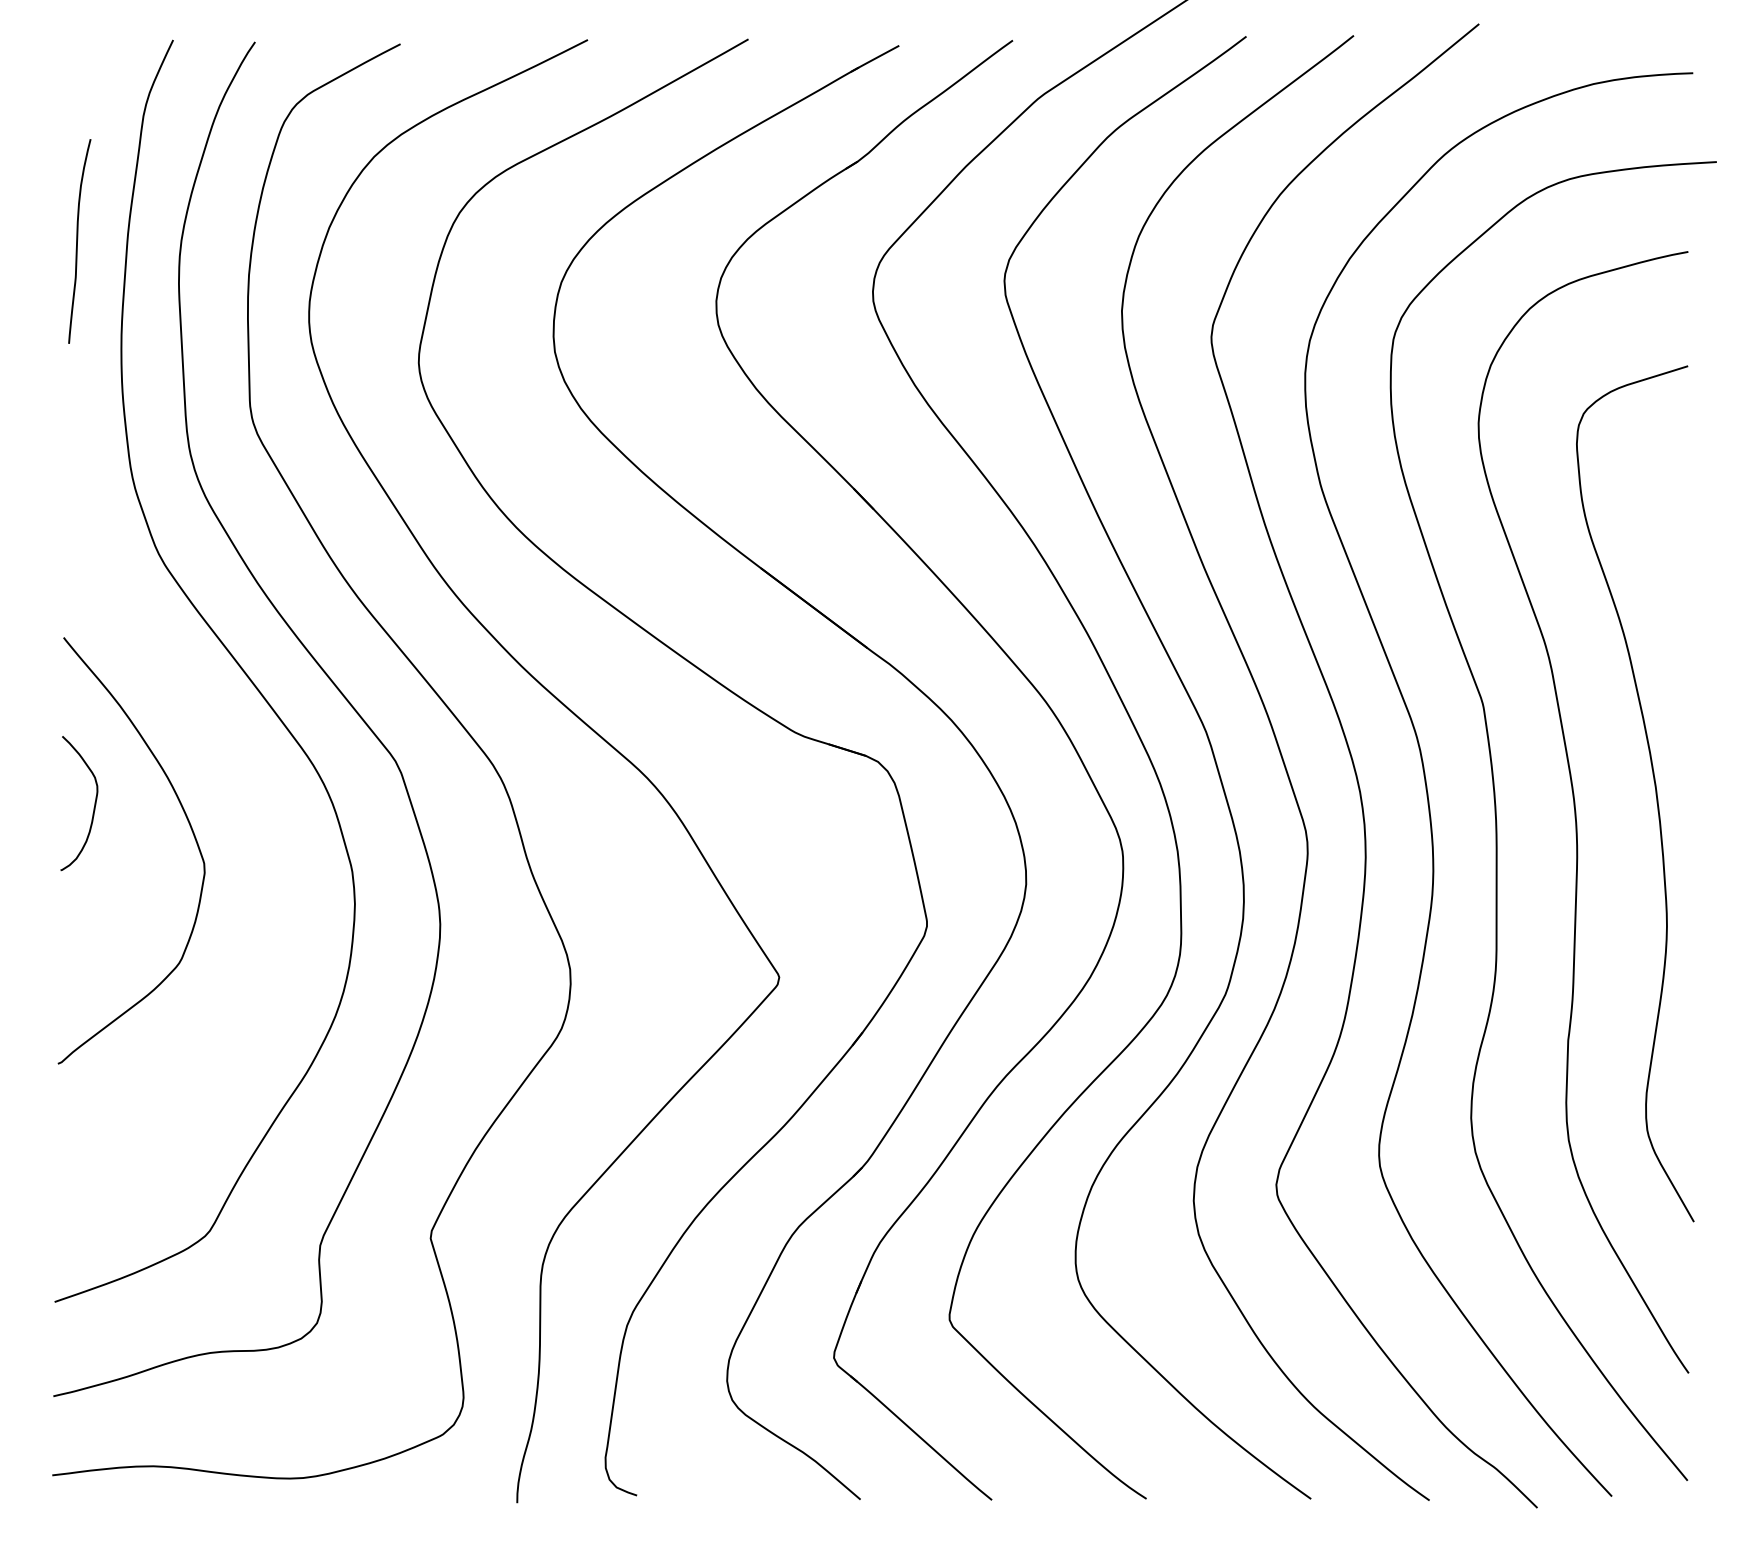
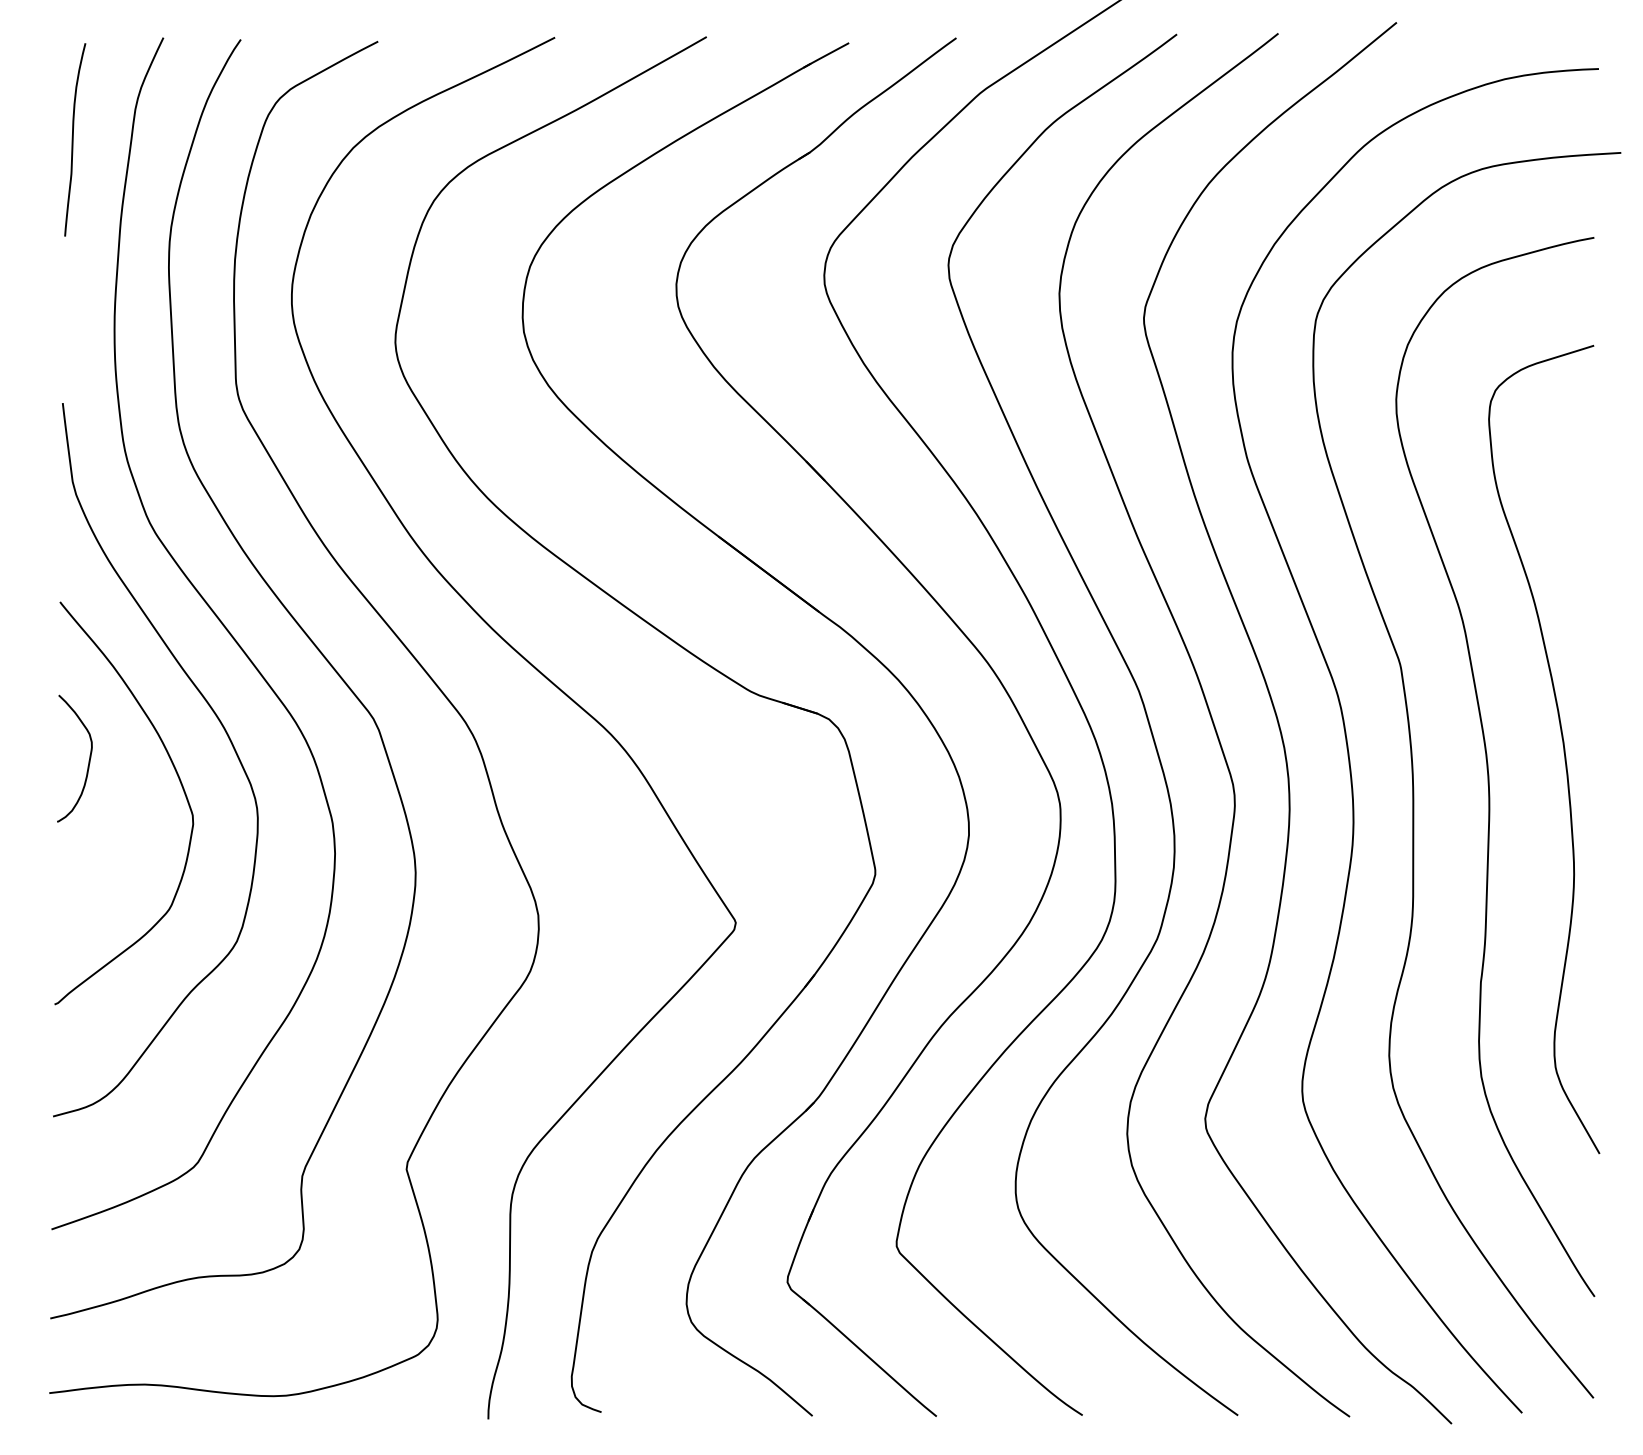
curve: (77, 241) -> (73, 139), moved
curve: (230, 762) -> (217, 719), added

